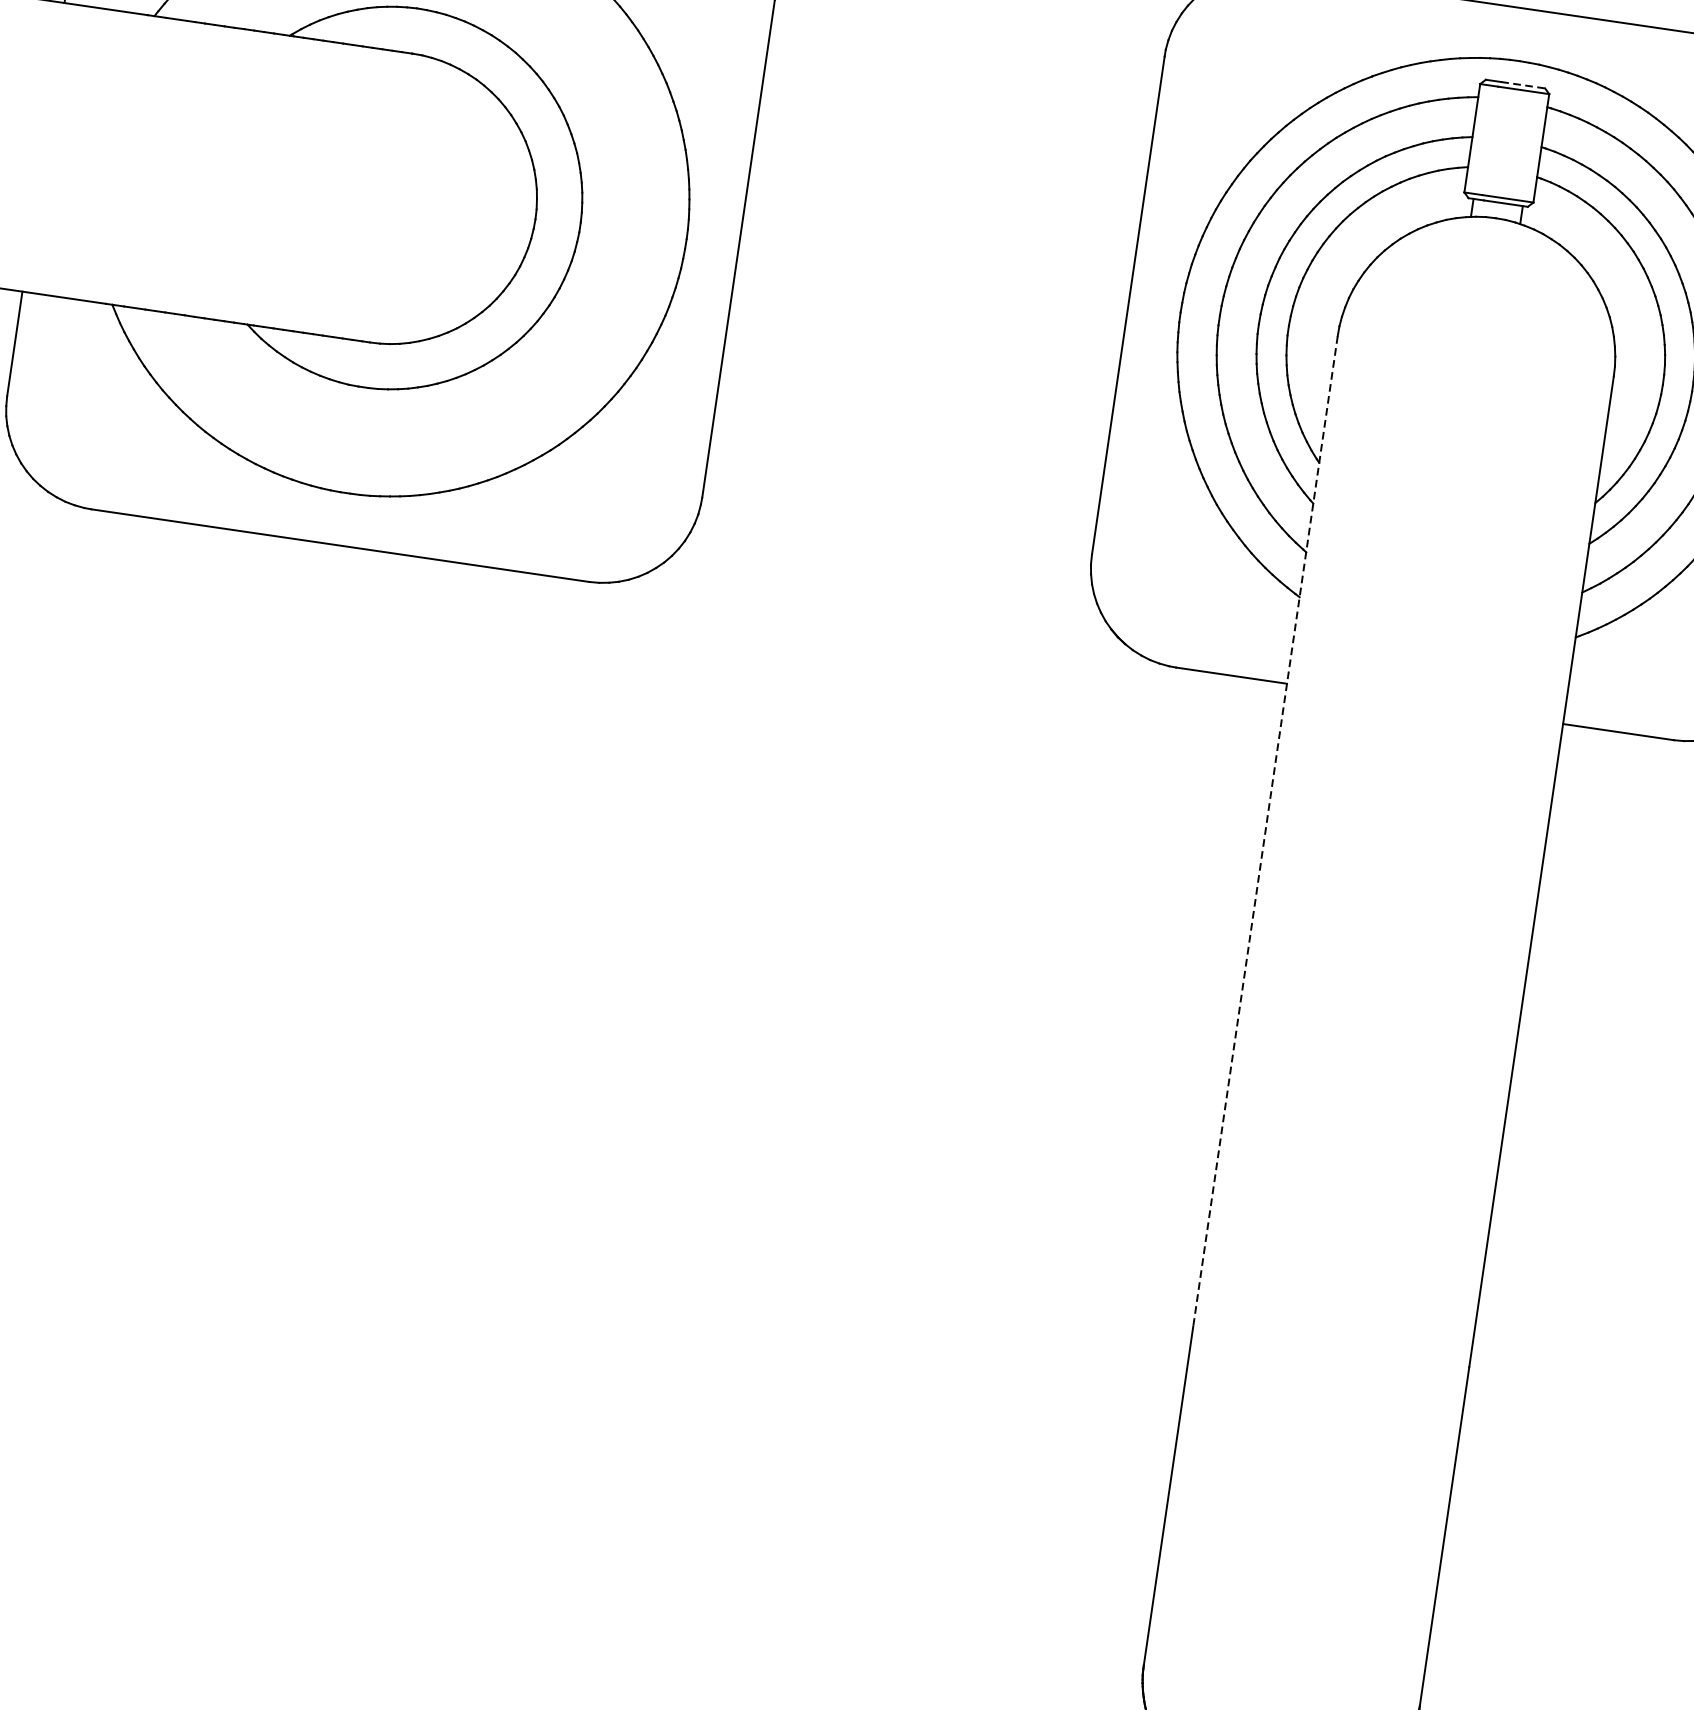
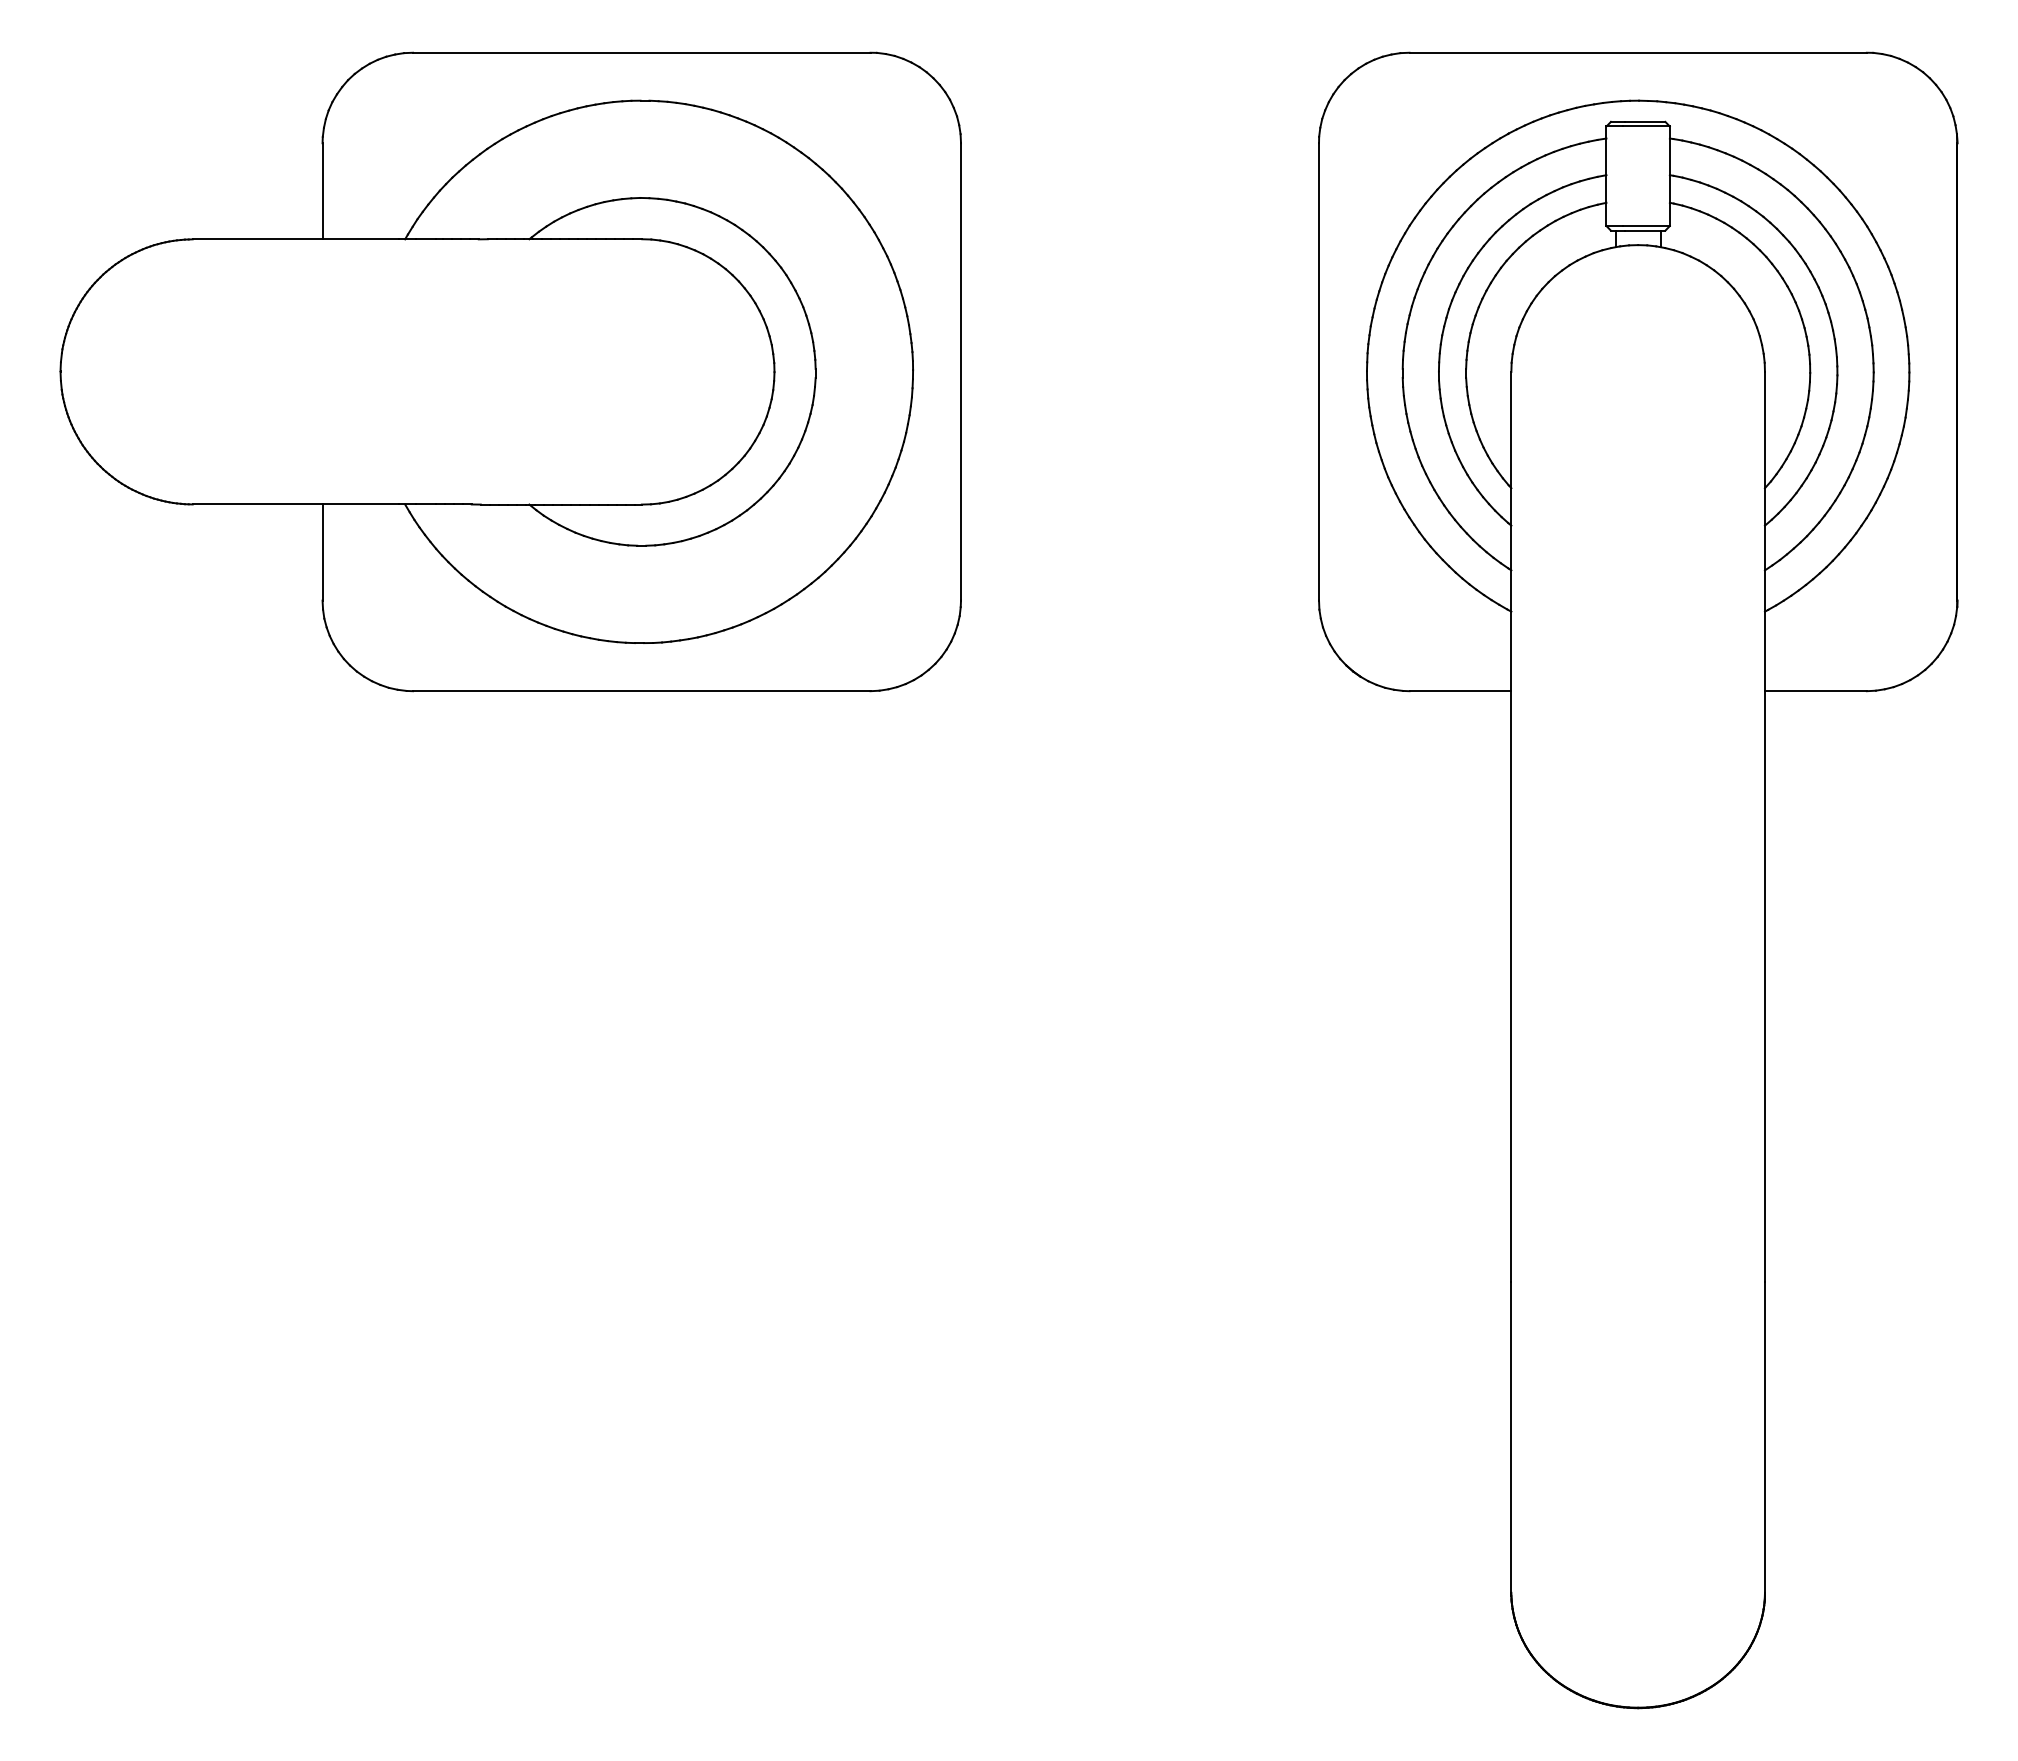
line: (1523, 84) -> (1645, 121), dashed -> solid
line: (1265, 831) -> (1511, 826), dashed -> solid

